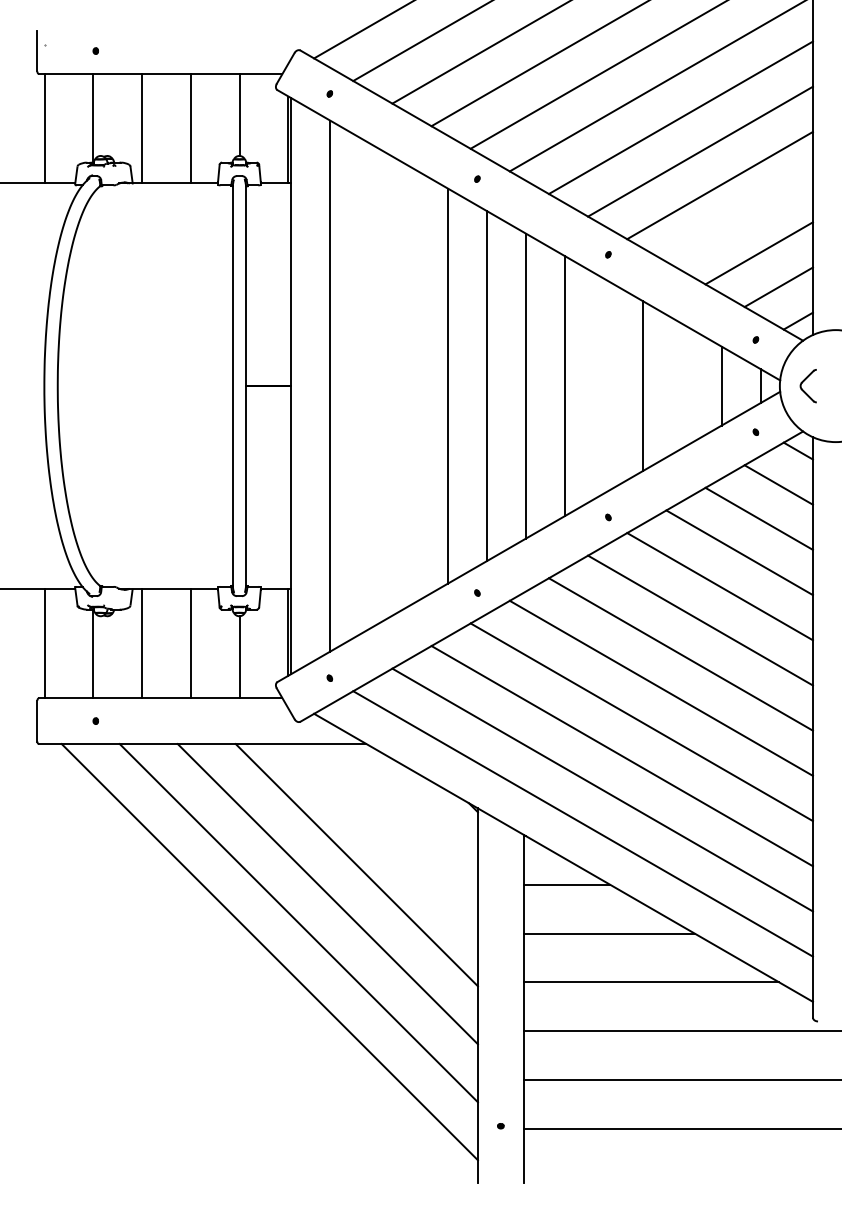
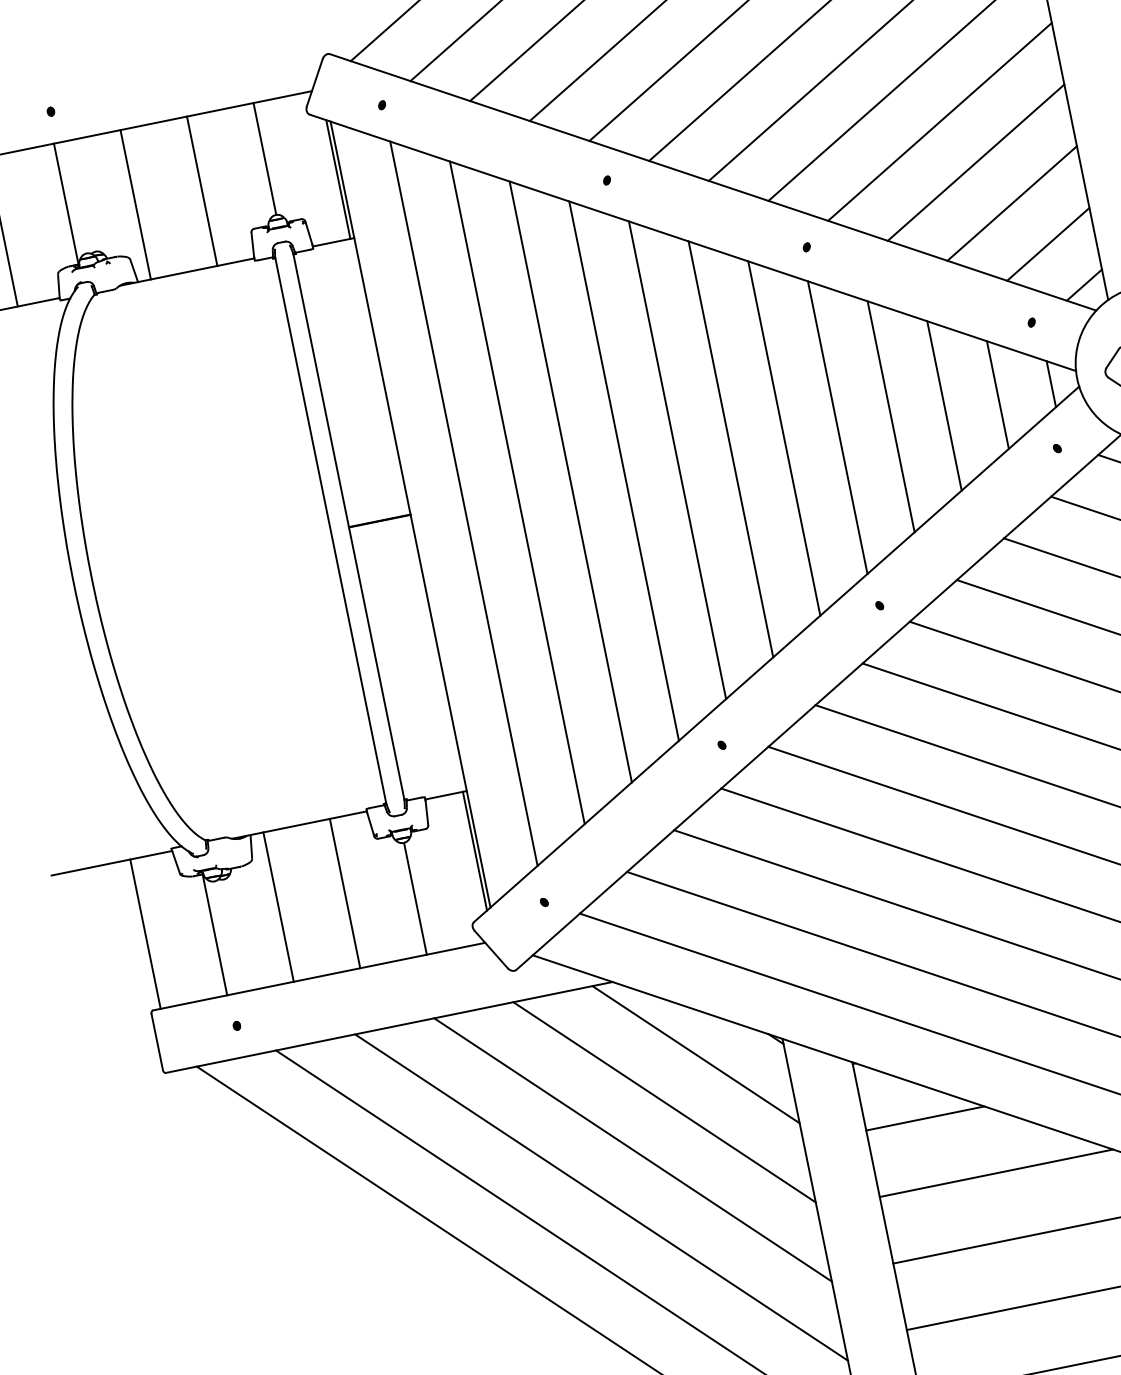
line: (739, 219) -> (975, 162), added
line: (369, 385) -> (517, 492), added
line: (408, 385) -> (570, 481), added
line: (604, 385) -> (837, 426), added
line: (682, 386) -> (944, 406), added
line: (414, 807) -> (695, 1055), added
line: (385, 836) -> (664, 1102), added

